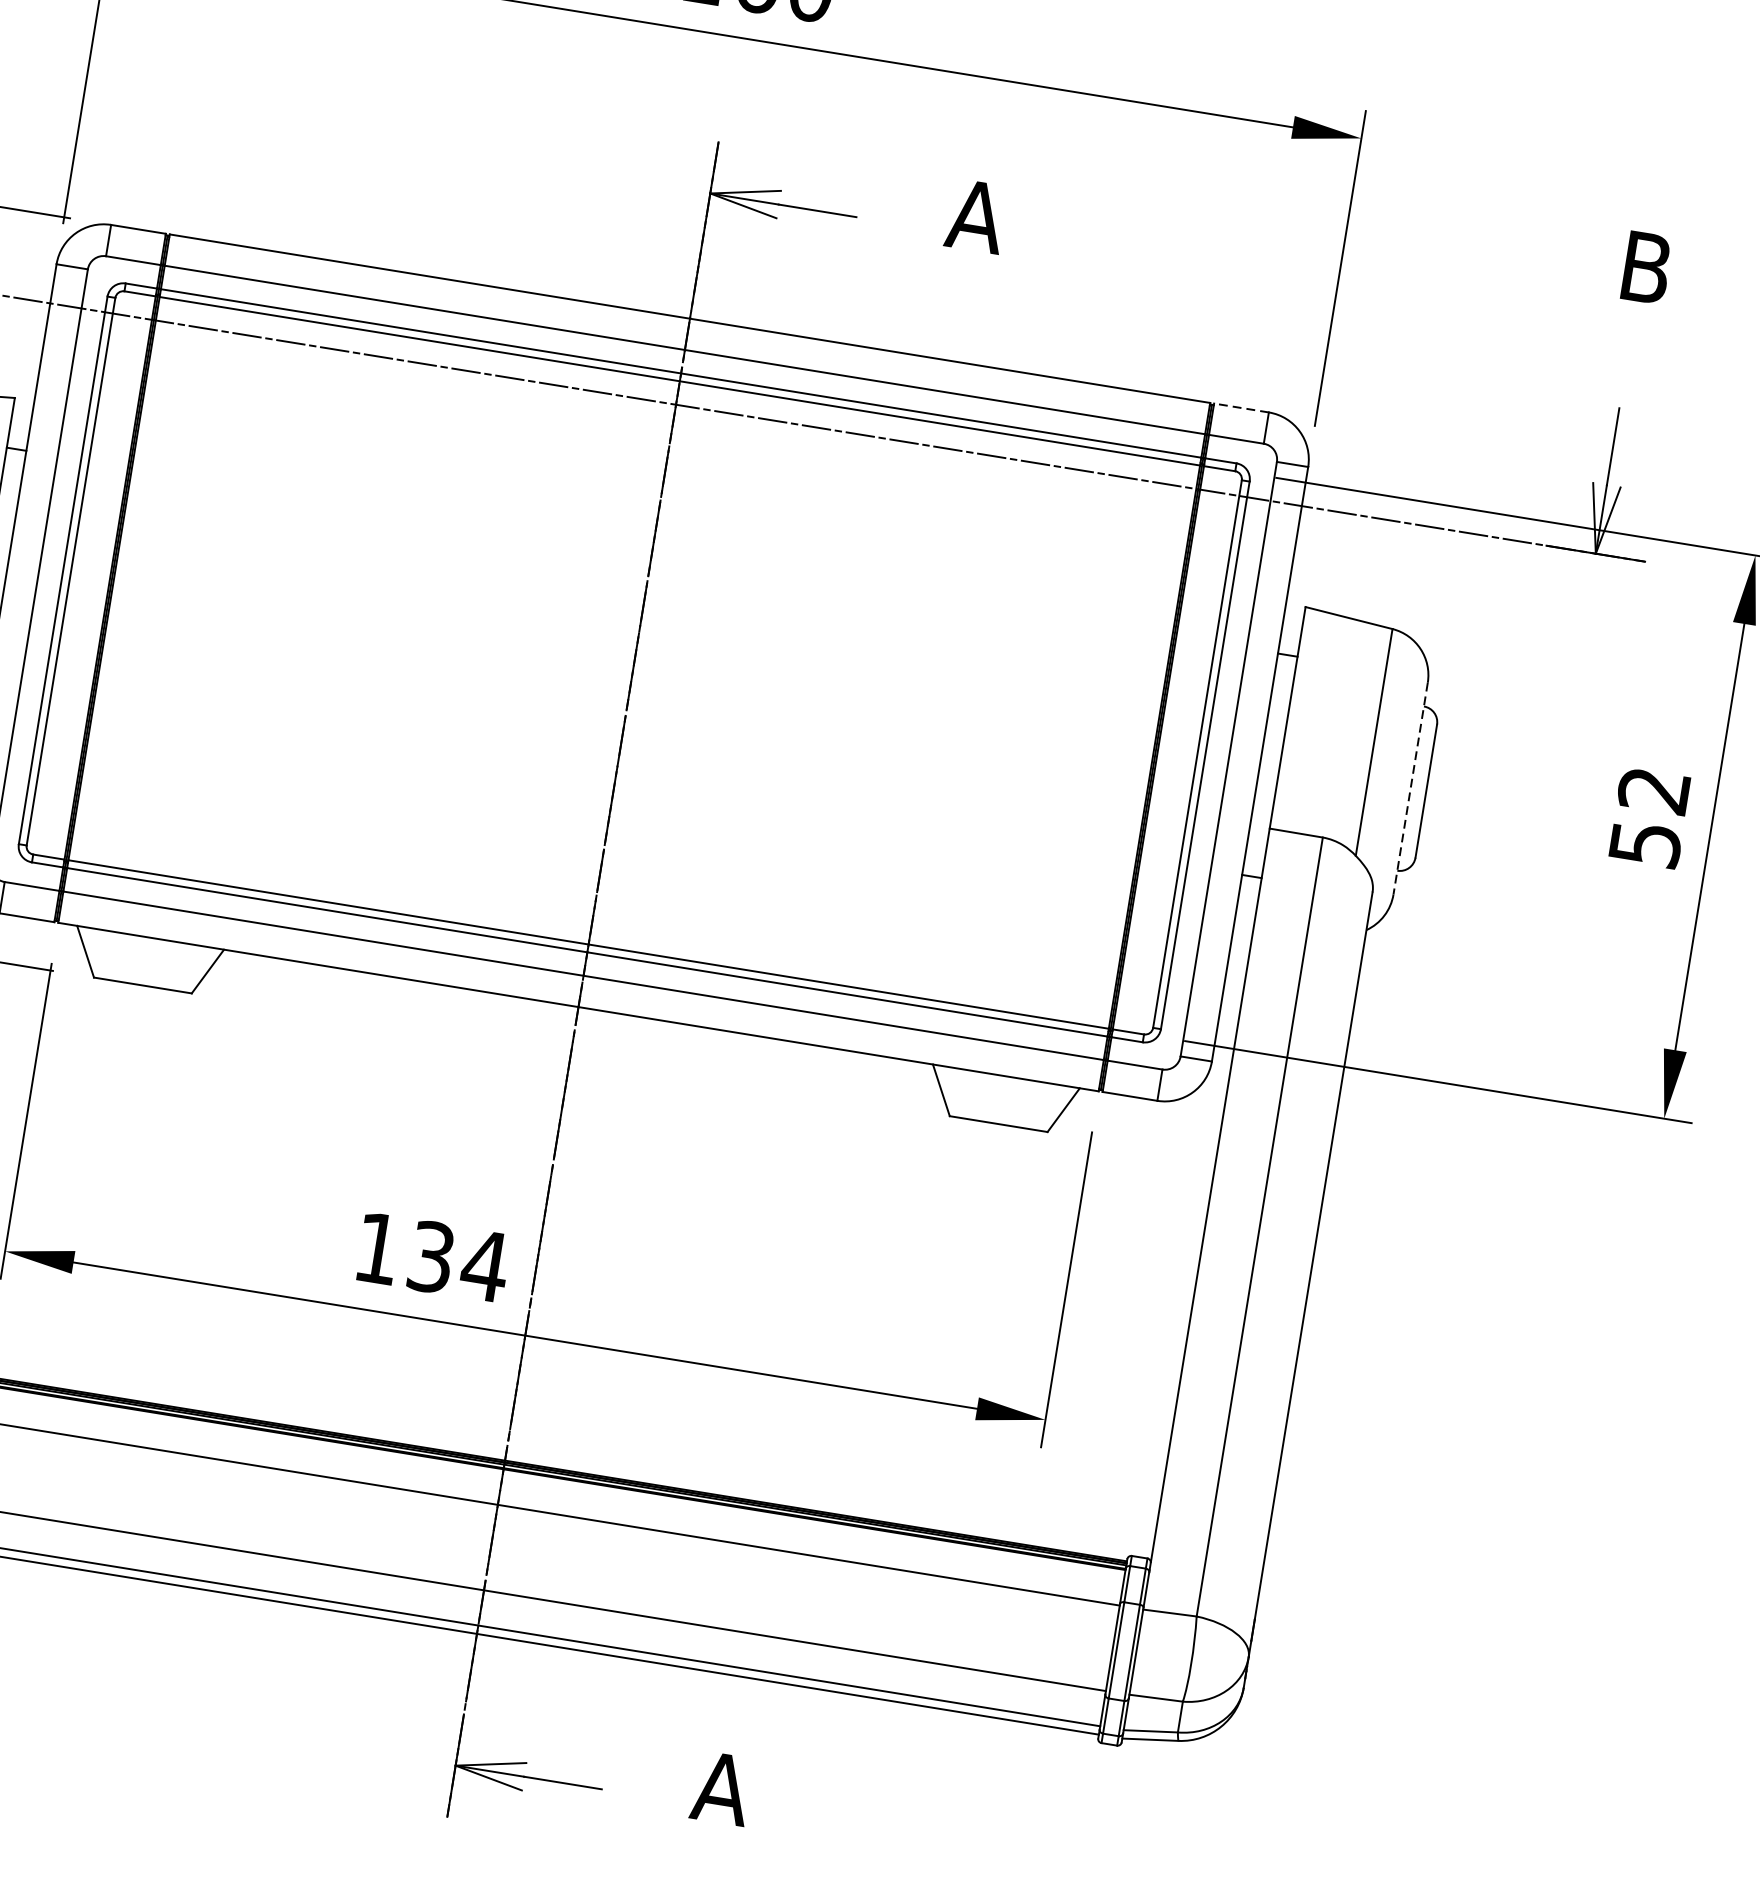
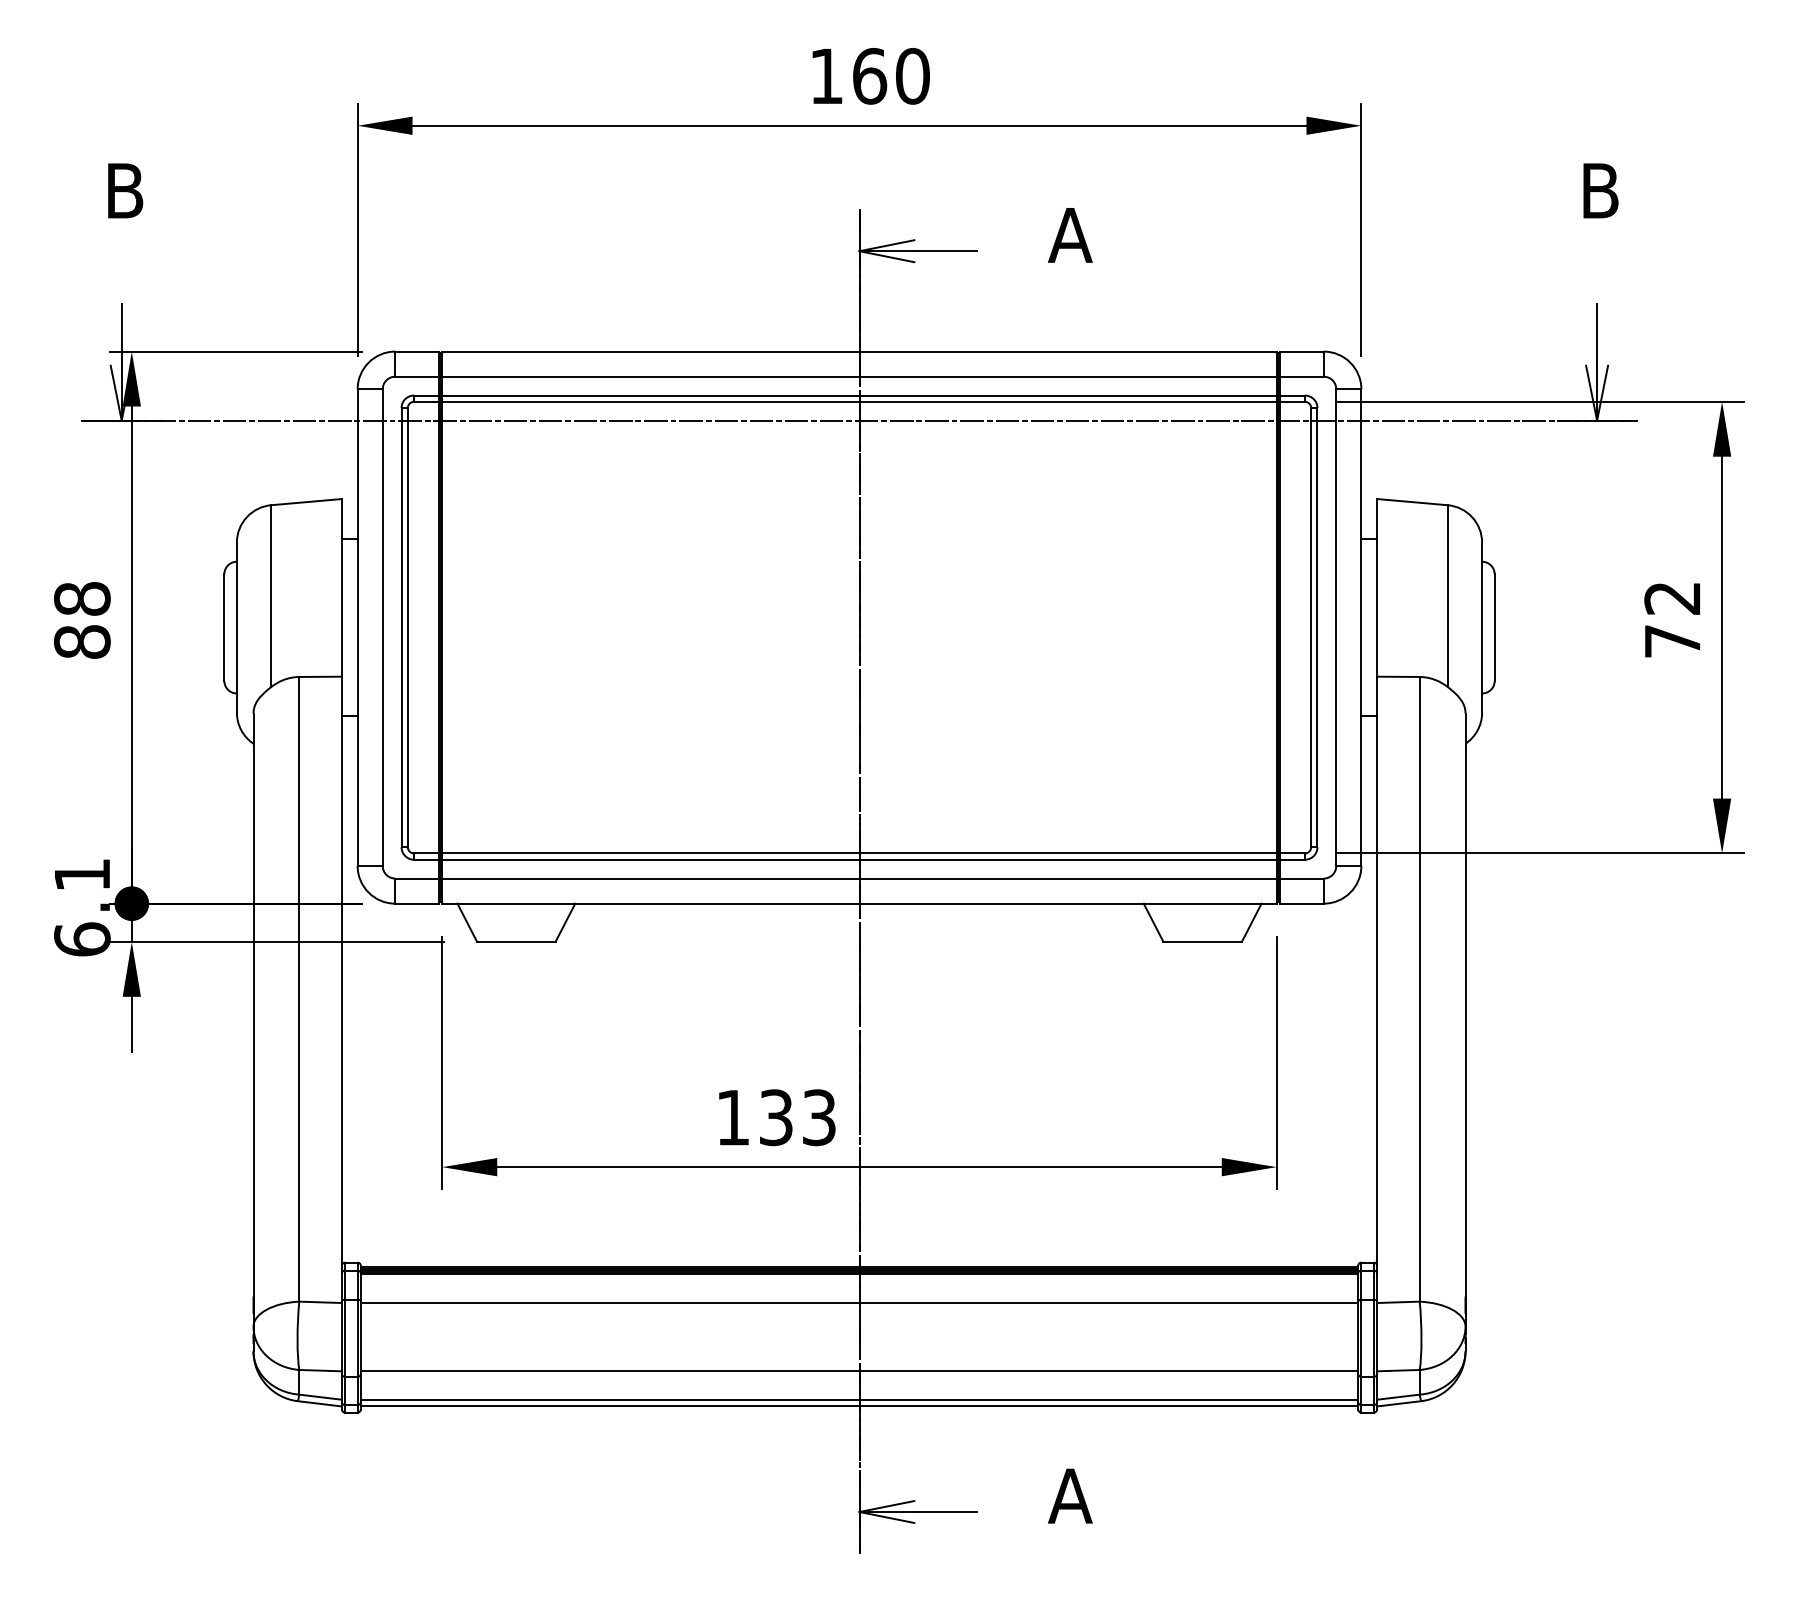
line: (1241, 407) -> (1301, 351), dashed -> solid
line: (1411, 788) -> (1482, 627), dashed -> solid
text: (1646, 844) -> (1673, 641), 52 -> 72
text: (485, 1265) -> (819, 1117), 134 -> 133

